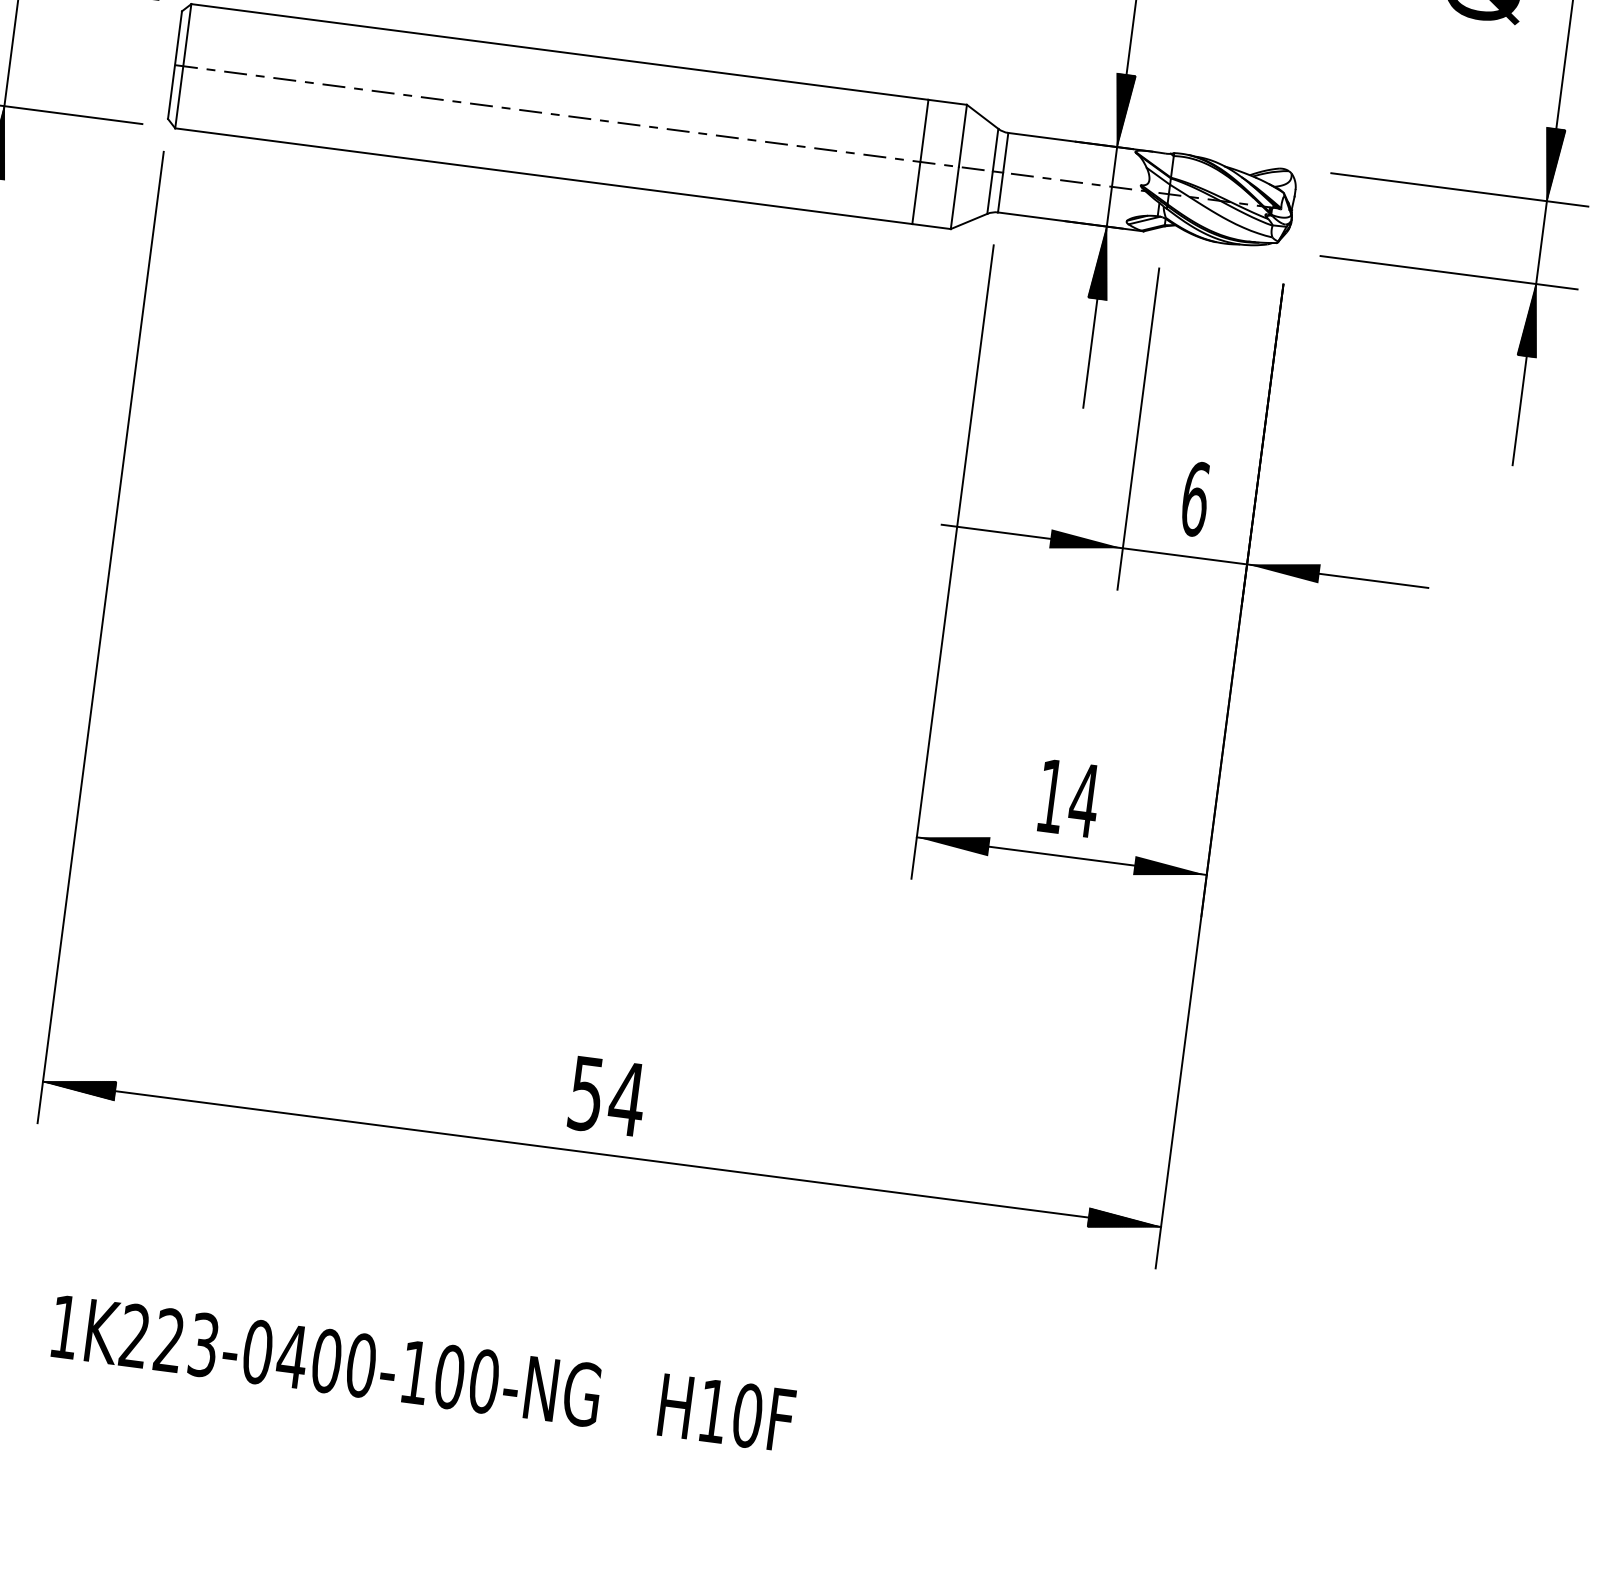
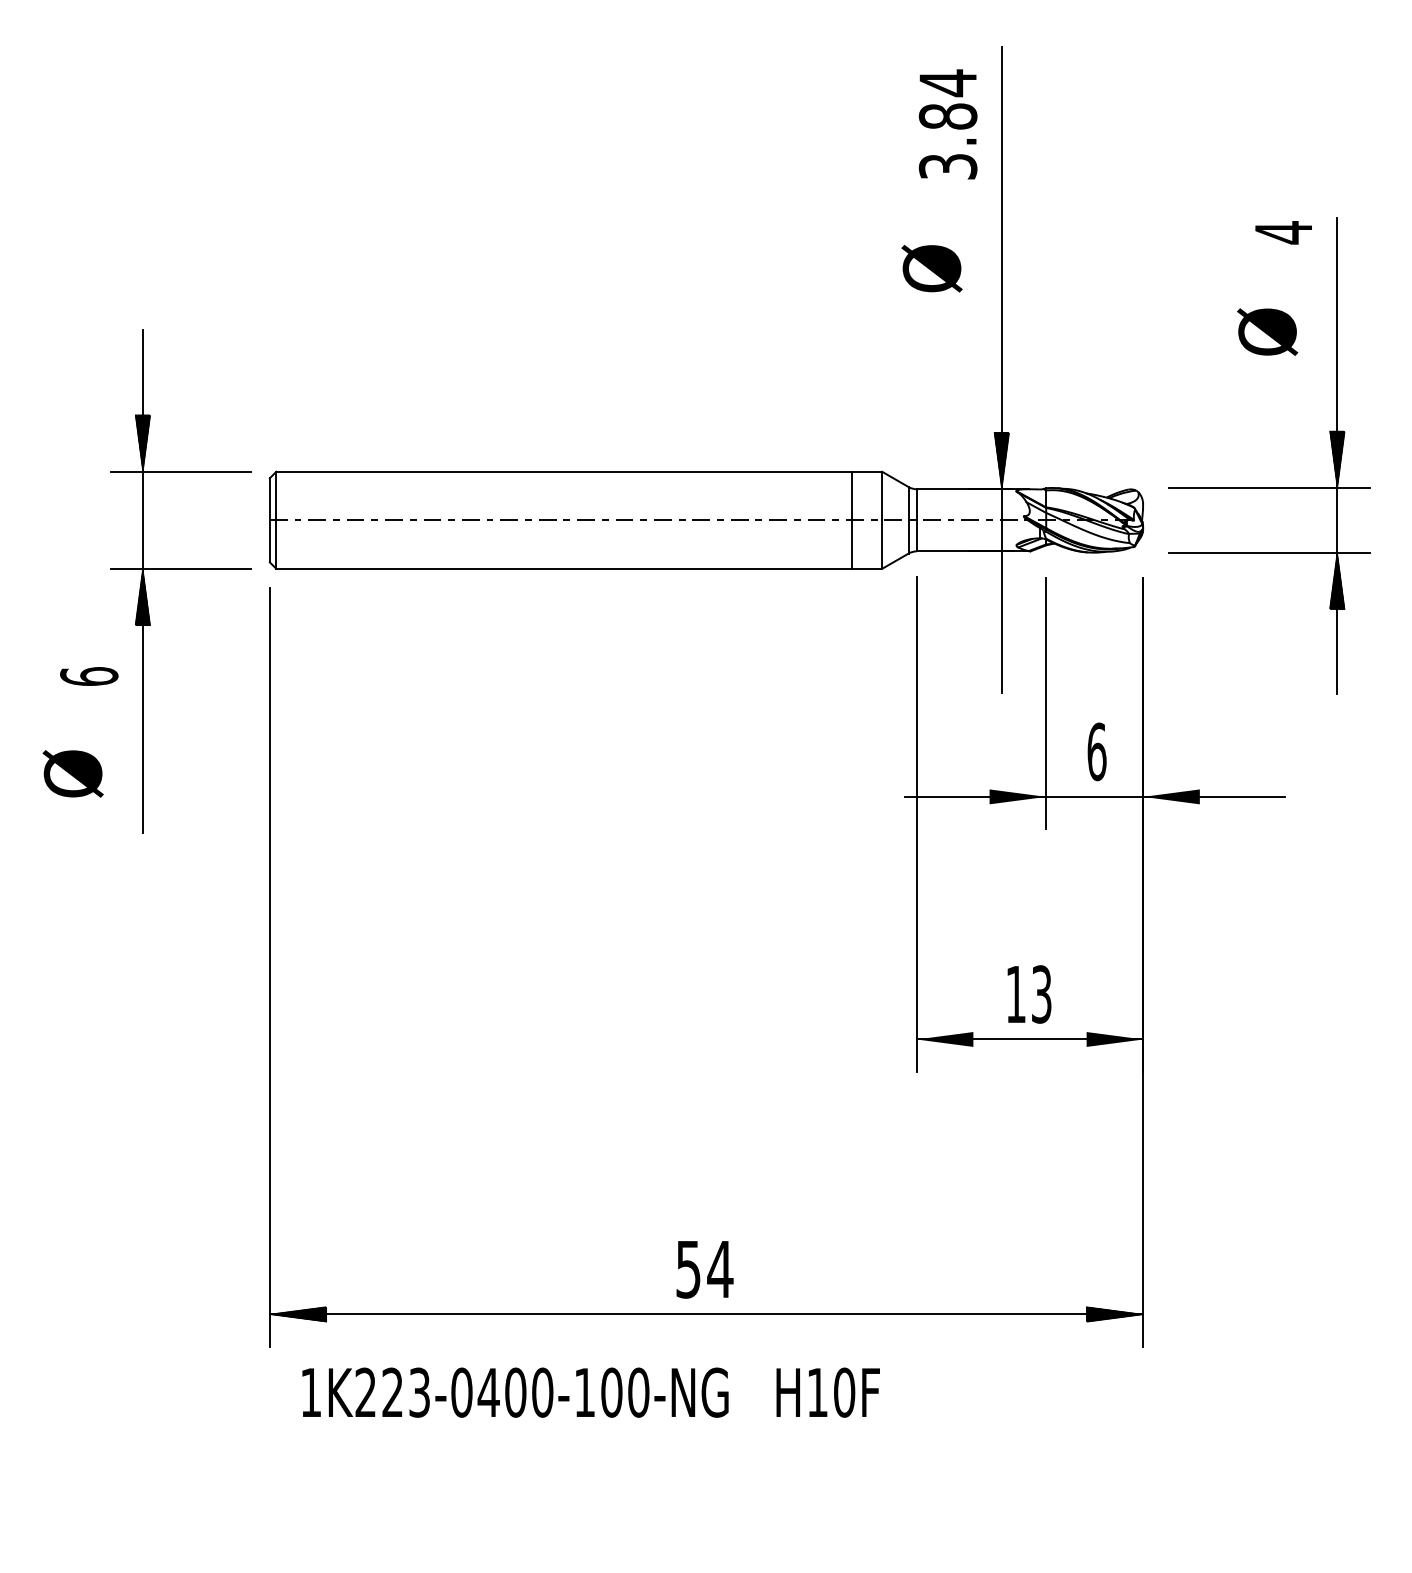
hatch: (1101, 262) -> (1001, 579), removed
text: (1083, 800) -> (1041, 994), 14 -> 13
text: (422, 1373) -> (590, 1392), moved

